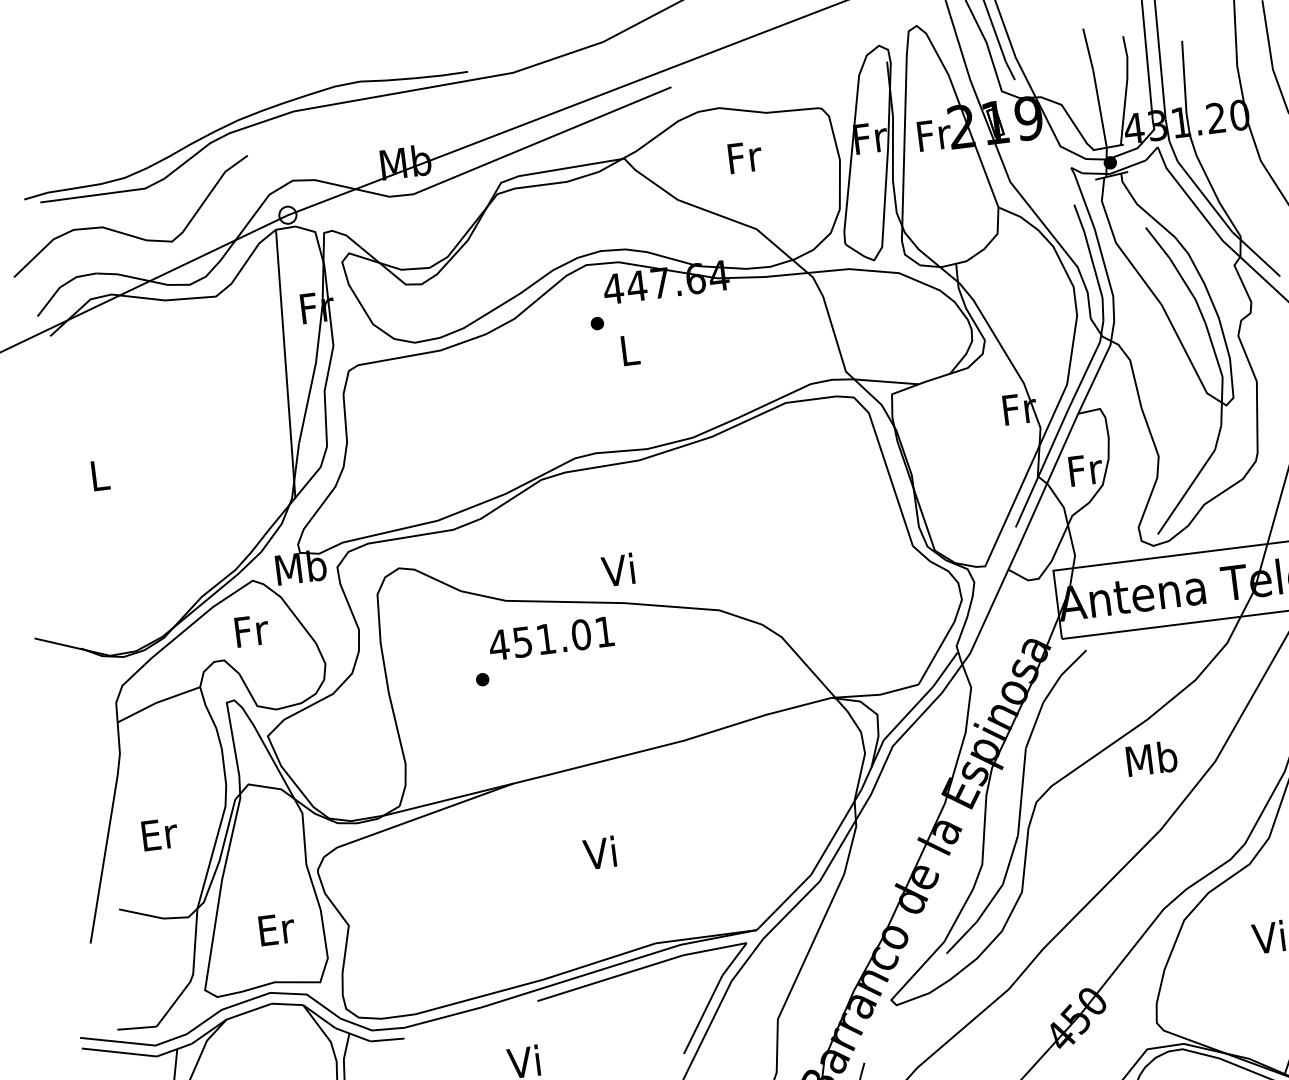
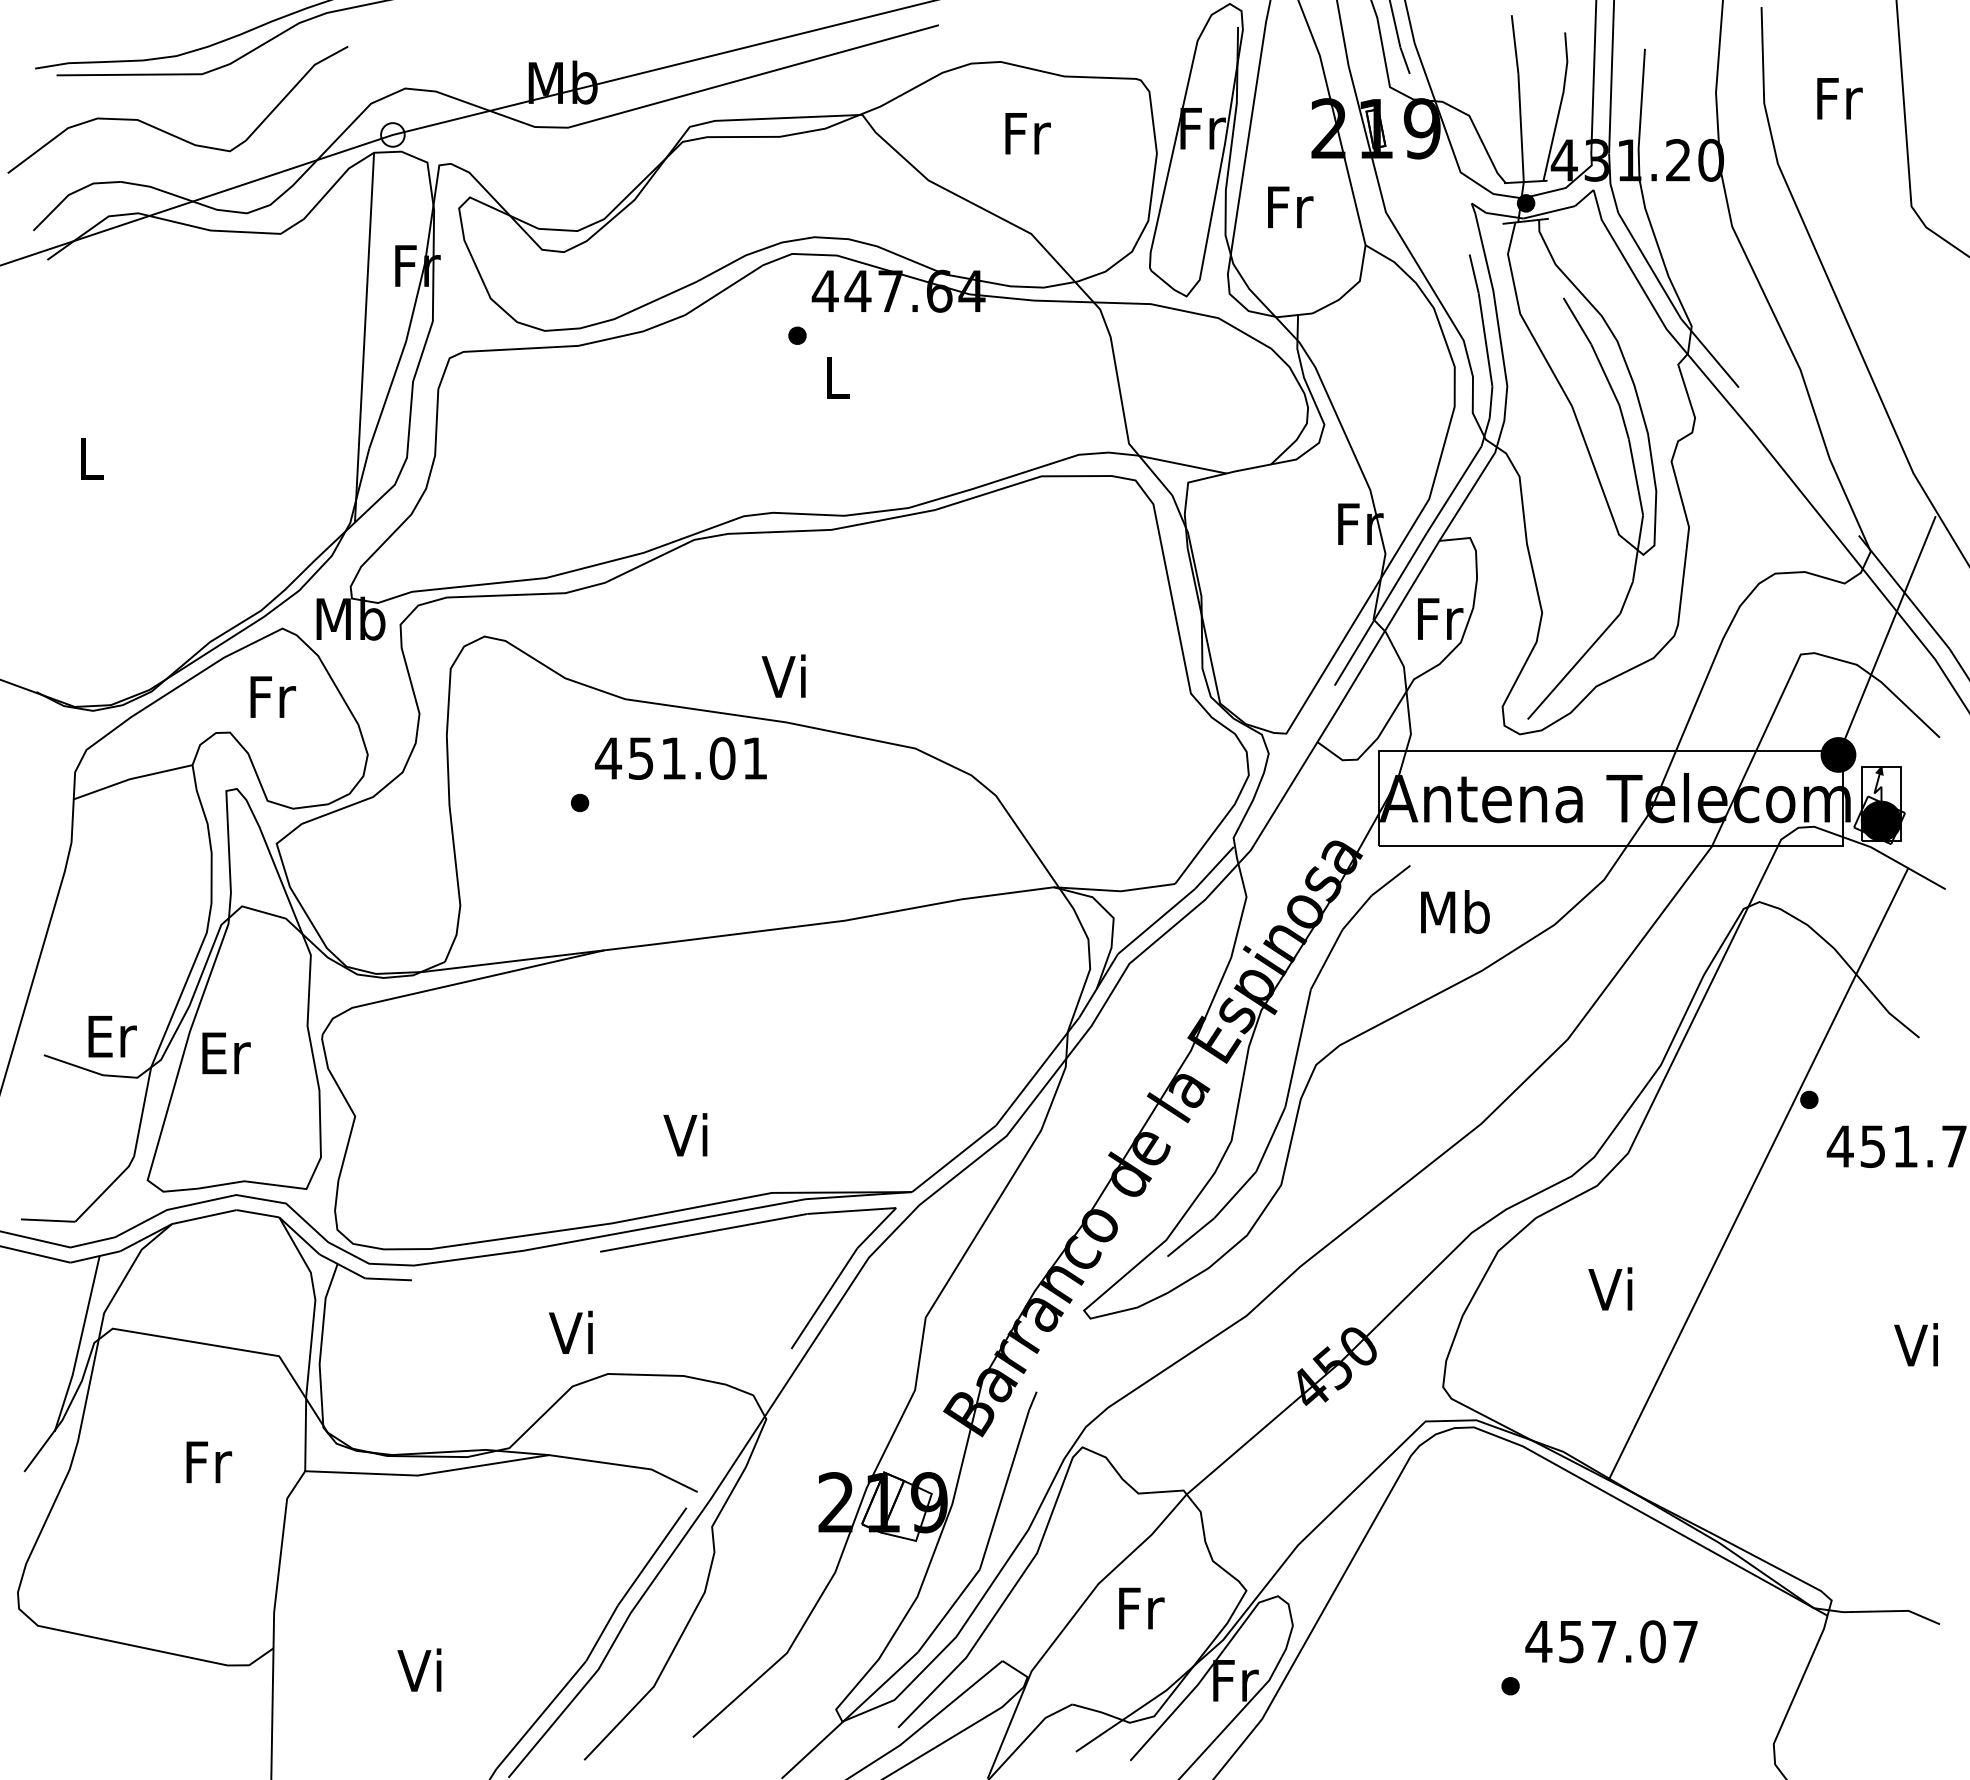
text: (934, 135) -> (1290, 207), moved
text: (1151, 758) -> (1455, 911), moved
text: (159, 834) -> (112, 1036), moved
text: (599, 852) -> (685, 1134), moved
text: (277, 929) -> (226, 1053), moved

